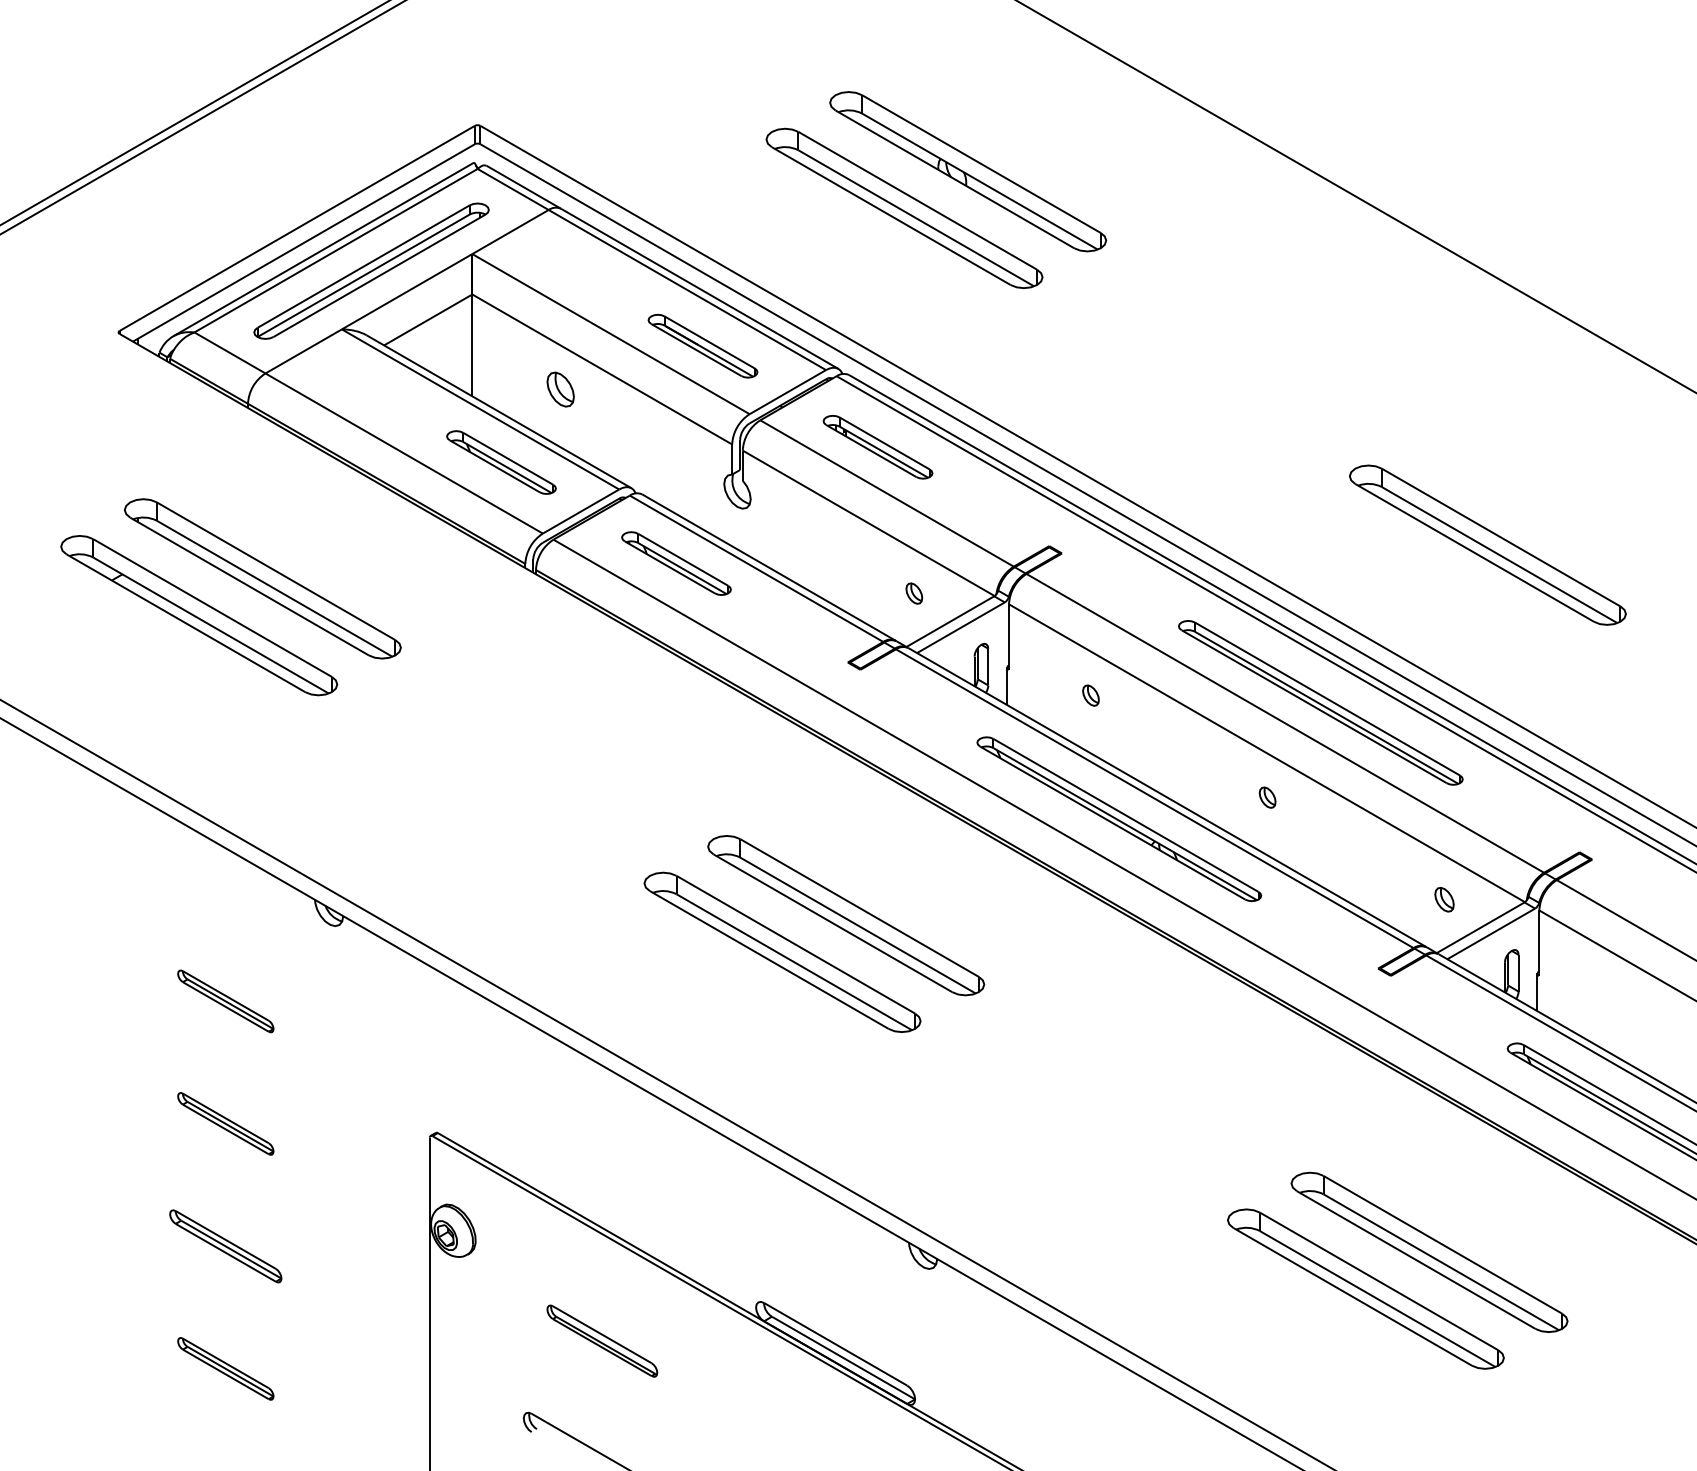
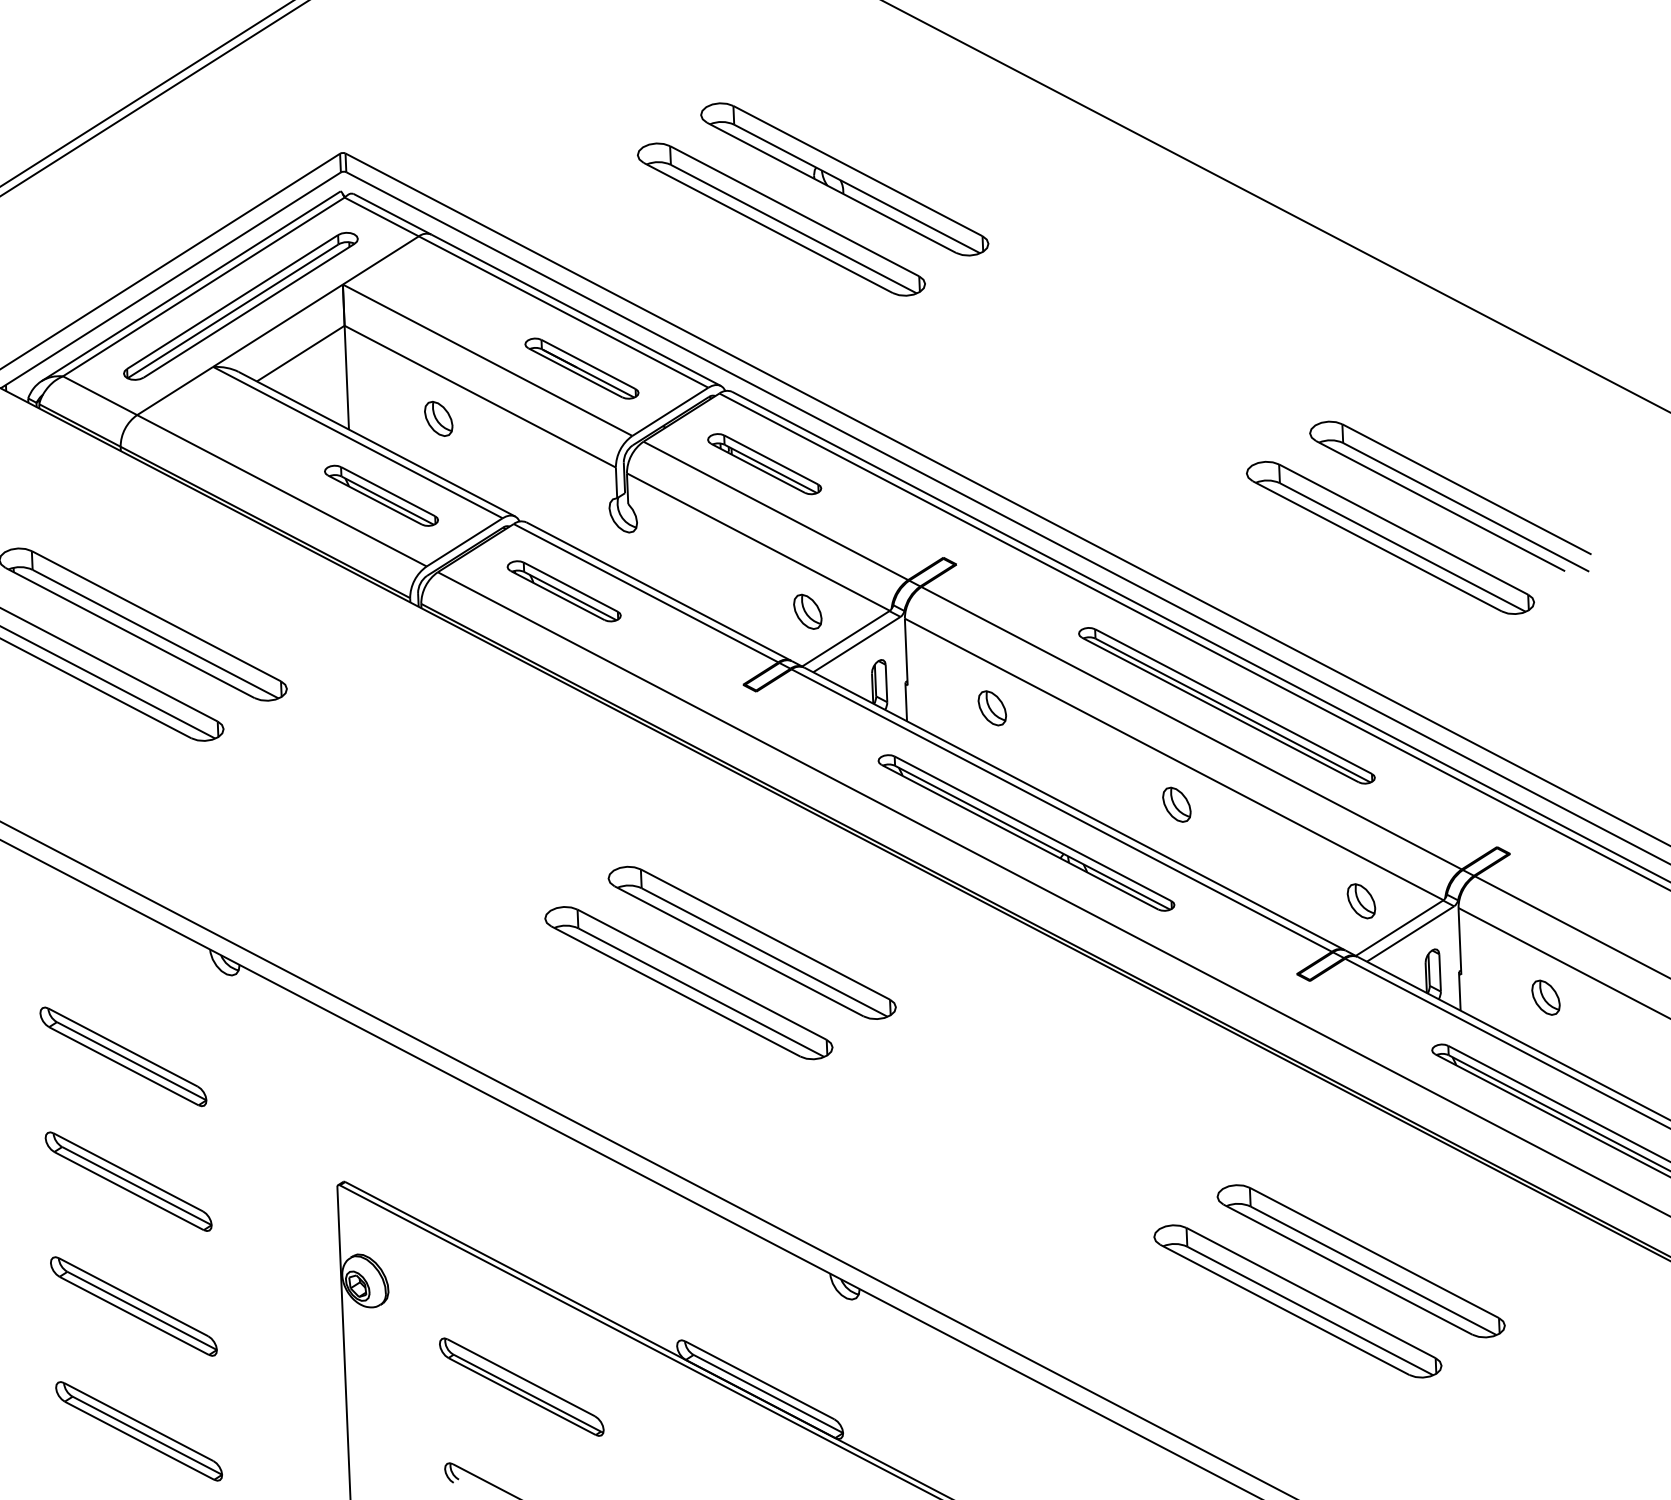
part: (1548, 506) -> (1450, 495), added
part: (914, 593) -> (808, 611), size x1.67
part: (1090, 695) -> (991, 708), size x1.67
part: (1267, 797) -> (1176, 804), size x1.67
part: (1444, 899) -> (1361, 900), size x1.43
part: (225, 1001) -> (123, 1056), size x1.67
part: (1621, 1001) -> (1546, 997), added
part: (225, 1123) -> (128, 1181), size x1.67
part: (225, 1246) -> (133, 1306), size x1.43
part: (602, 1340) -> (521, 1386), size x1.43
part: (225, 1368) -> (138, 1431), size x1.67

